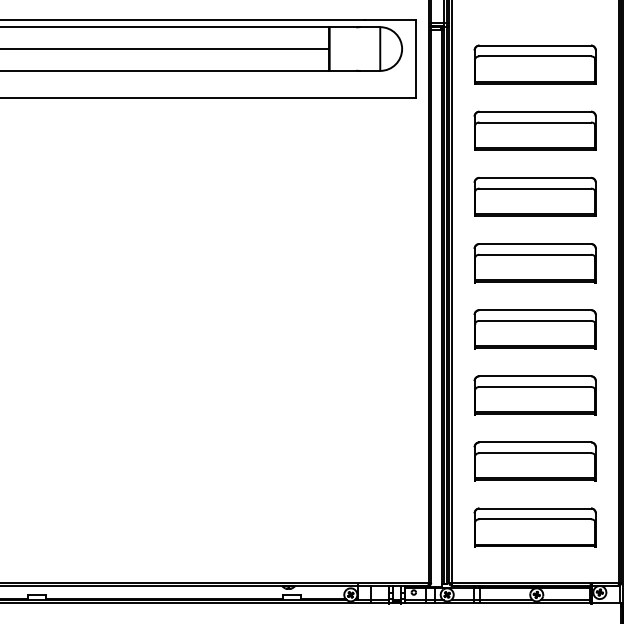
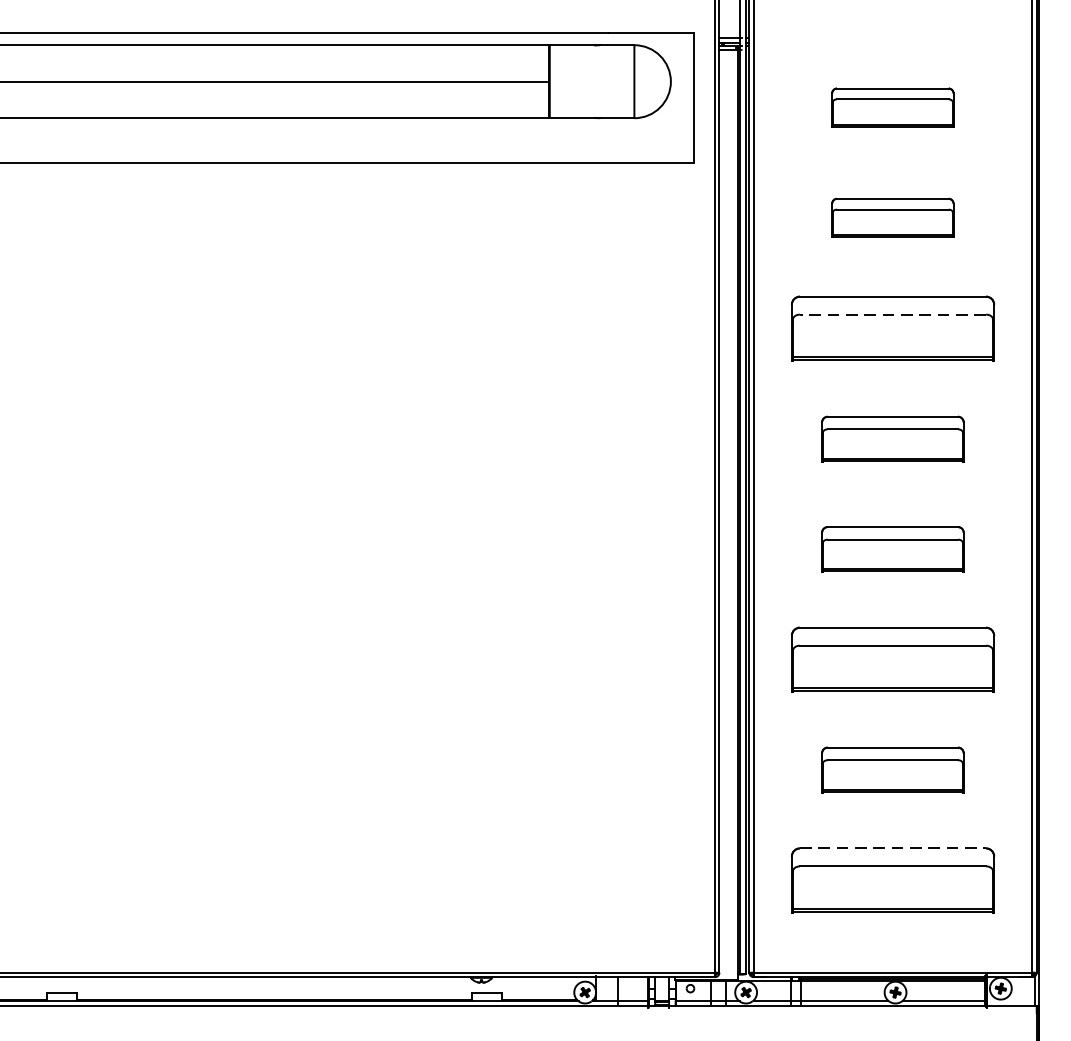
part: (534, 64) -> (891, 107), size x0.6
part: (534, 130) -> (891, 217), size x0.6
line: (535, 188) -> (893, 314), solid -> dashed
part: (534, 263) -> (891, 439), size x0.7
part: (534, 329) -> (891, 549), size x0.7
part: (534, 461) -> (891, 769), size x0.7
line: (535, 508) -> (893, 848), solid -> dashed

